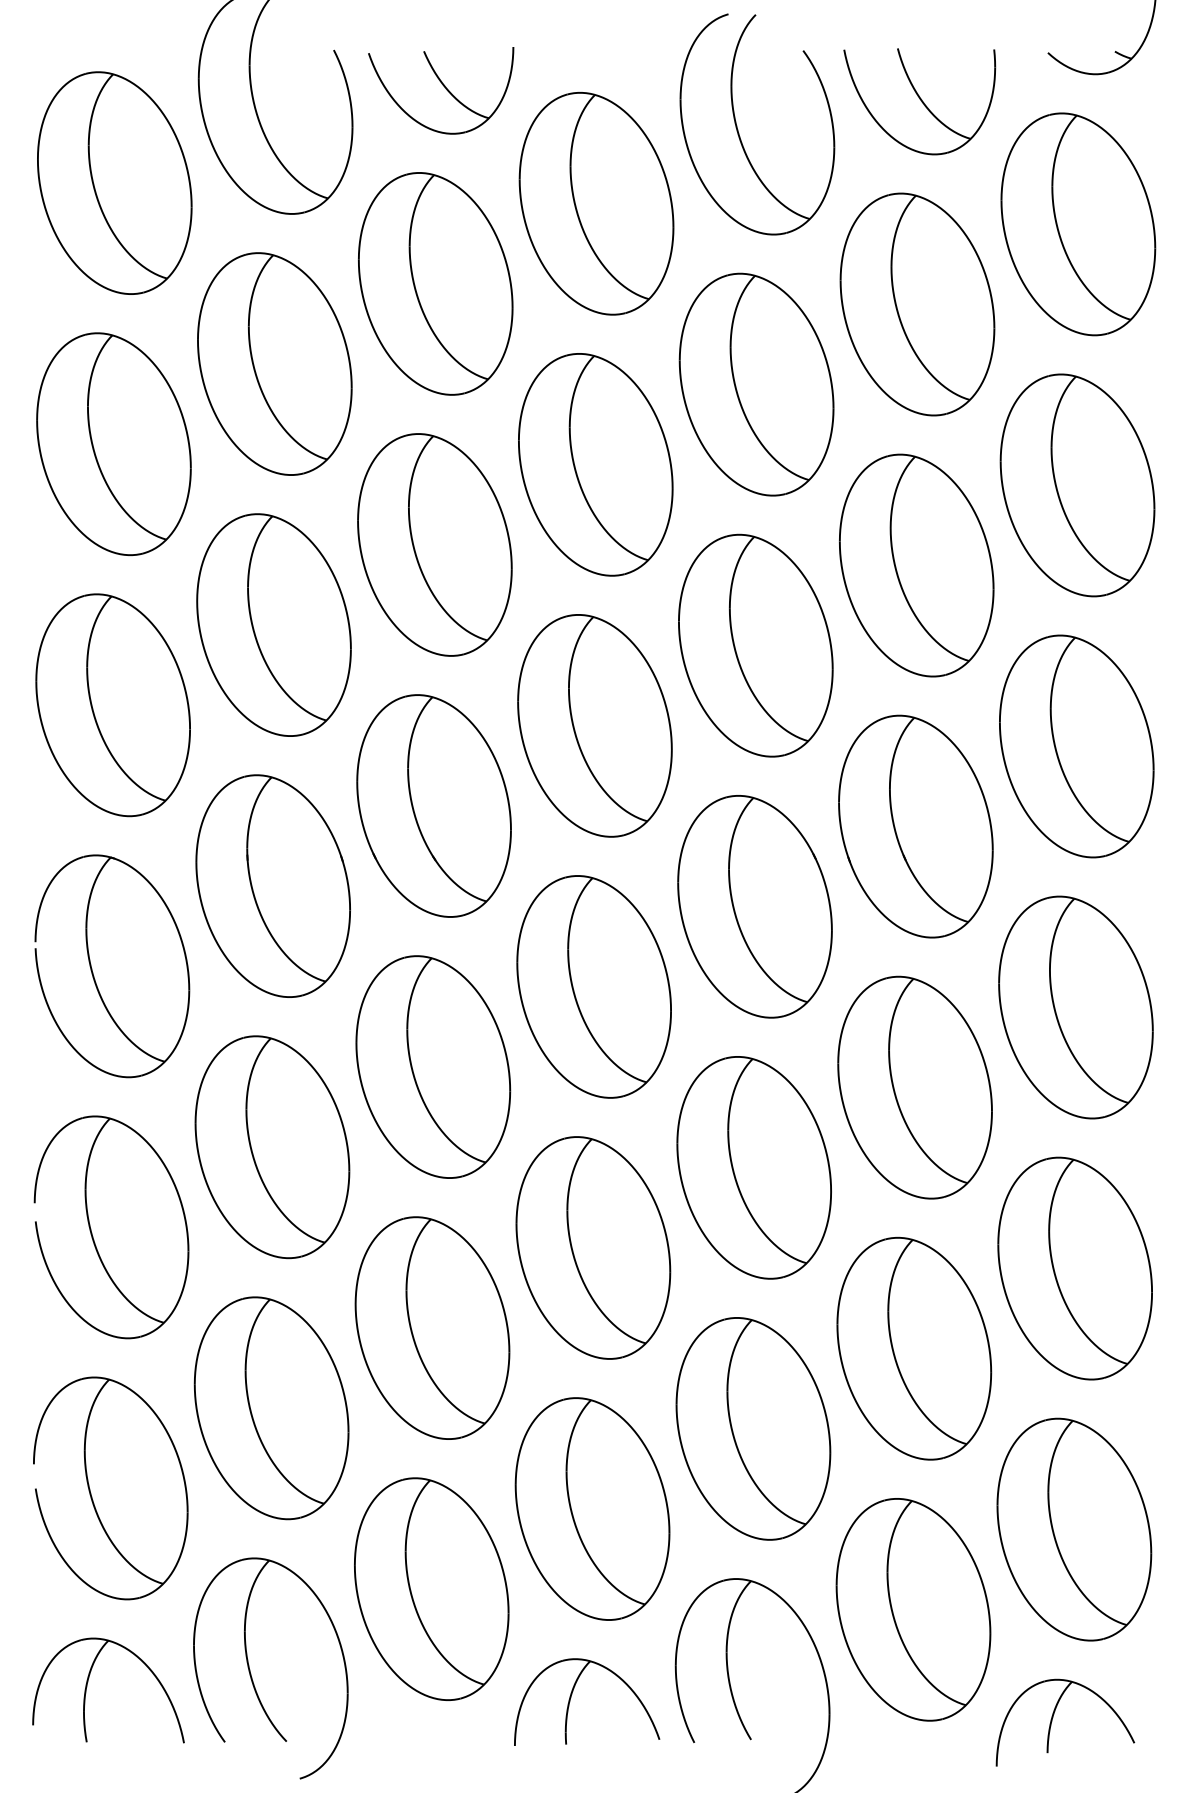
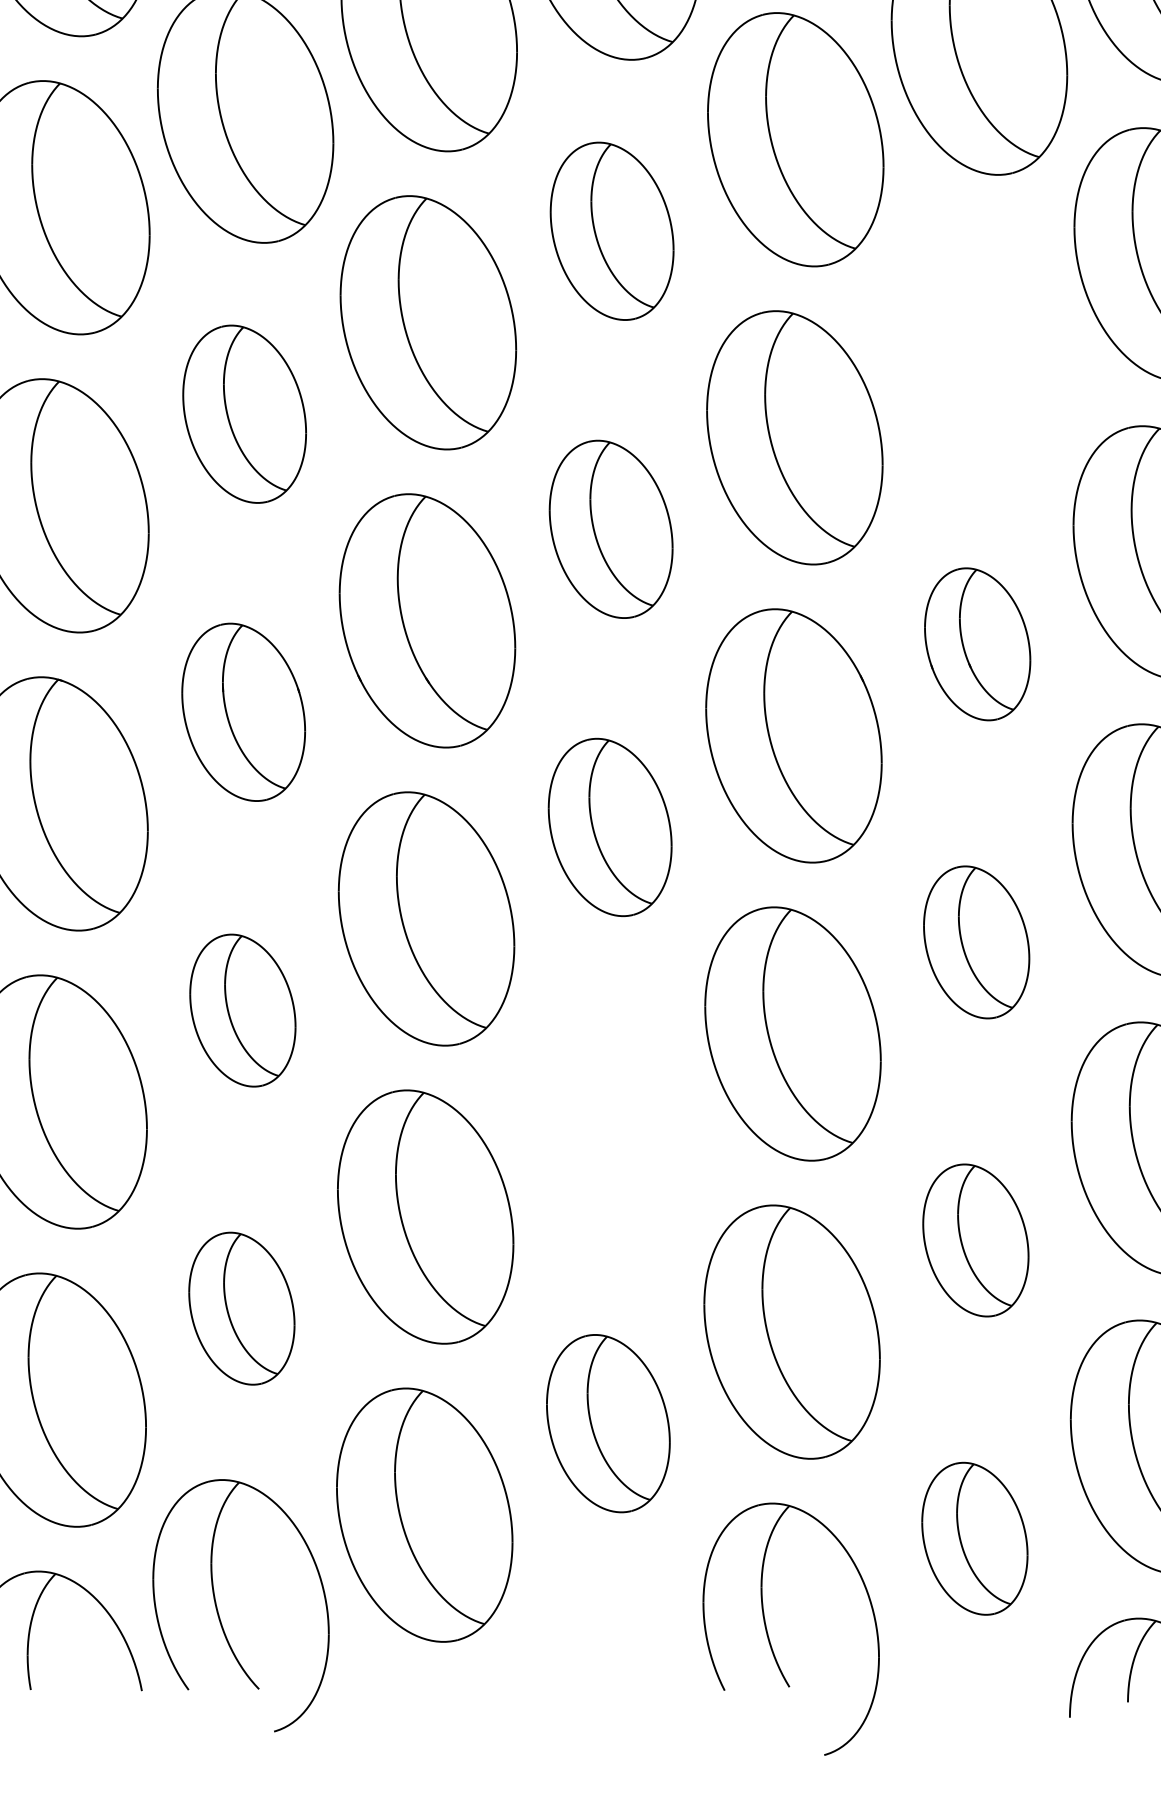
part: (595, 464) -> (611, 230), size x0.7
part: (916, 565) -> (978, 346), removed
part: (273, 624) -> (244, 413), size x0.7
part: (594, 725) -> (610, 528), size x0.7
part: (915, 826) -> (977, 644), size x0.6
part: (272, 885) -> (242, 711), size x0.7
part: (593, 986) -> (609, 826), size x0.7
part: (914, 1087) -> (976, 942), size x0.6
part: (272, 1147) -> (242, 1010), size x0.6
part: (593, 1247) -> (609, 1124), removed
part: (914, 1348) -> (976, 1240), size x0.6
part: (271, 1408) -> (241, 1308), size x0.6
part: (592, 1508) -> (608, 1423), size x0.7
part: (913, 1609) -> (974, 1538), size x0.6
part: (571, 1697) -> (584, 1638), removed

